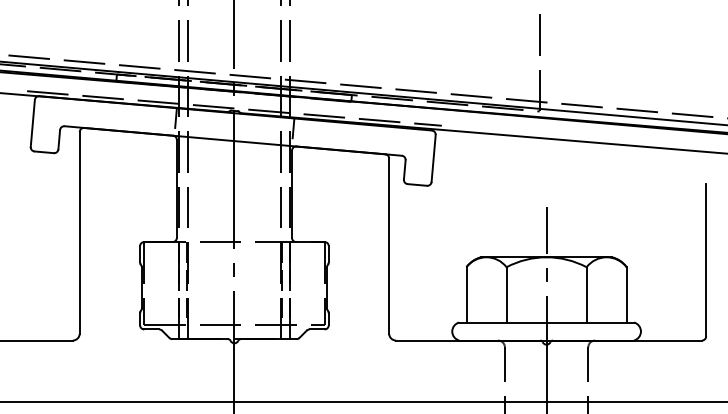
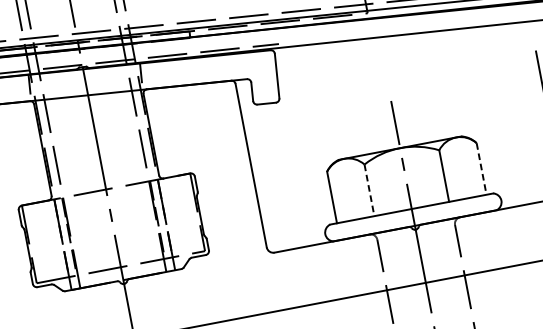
line: (506, 294) -> (369, 190), solid -> dashed
line: (626, 294) -> (481, 168), solid -> dashed

